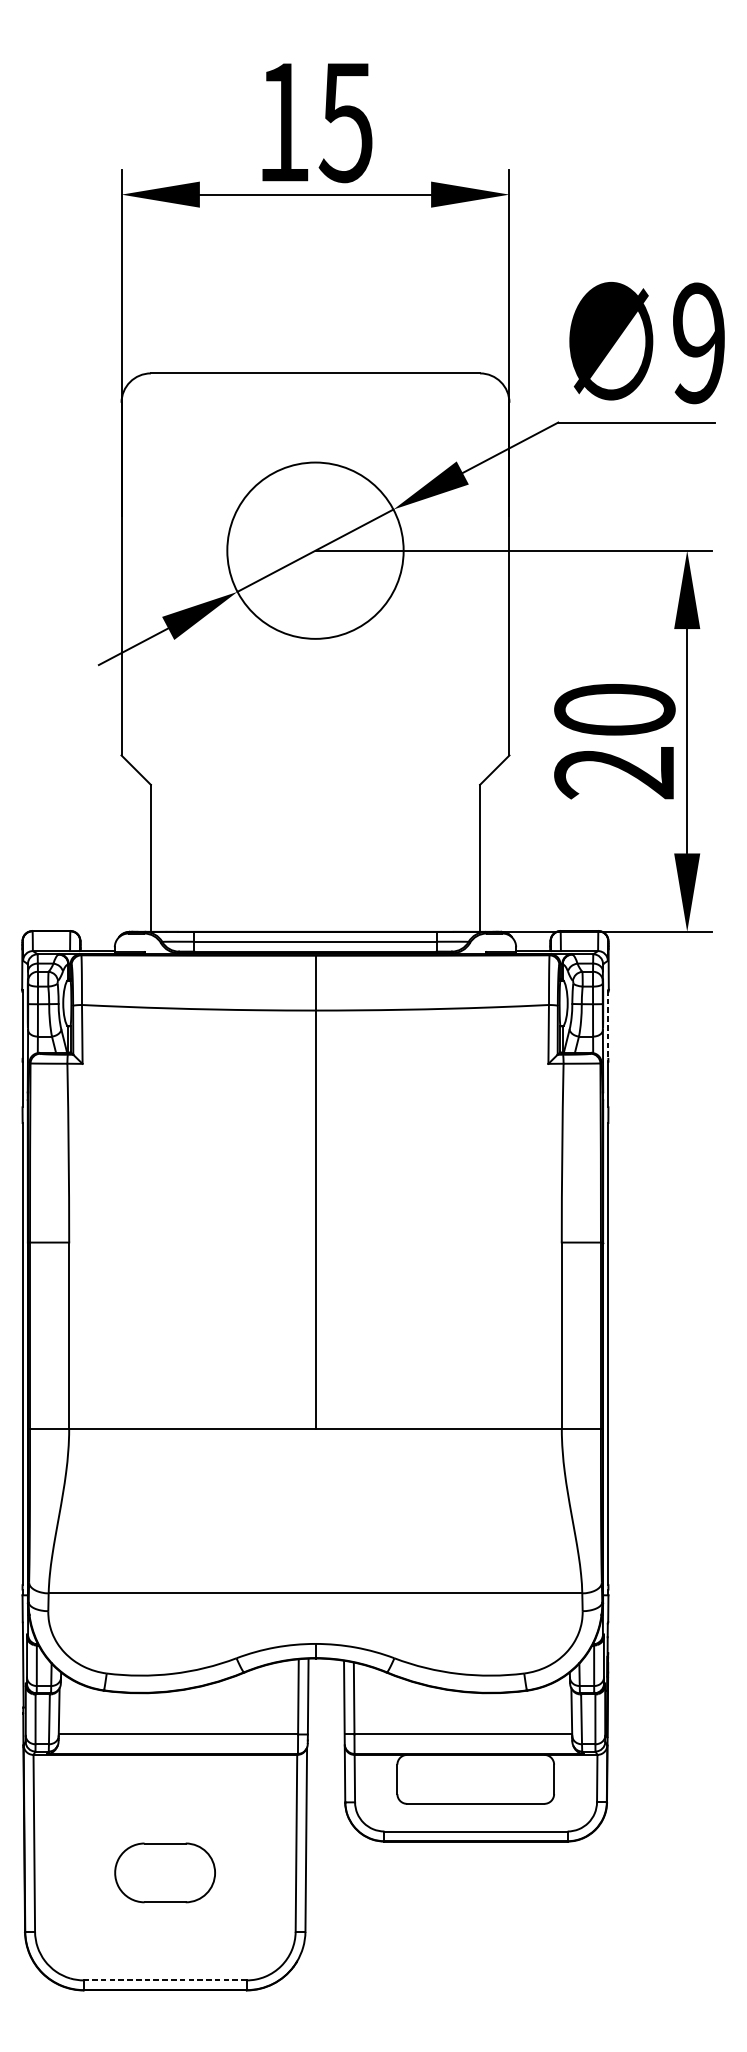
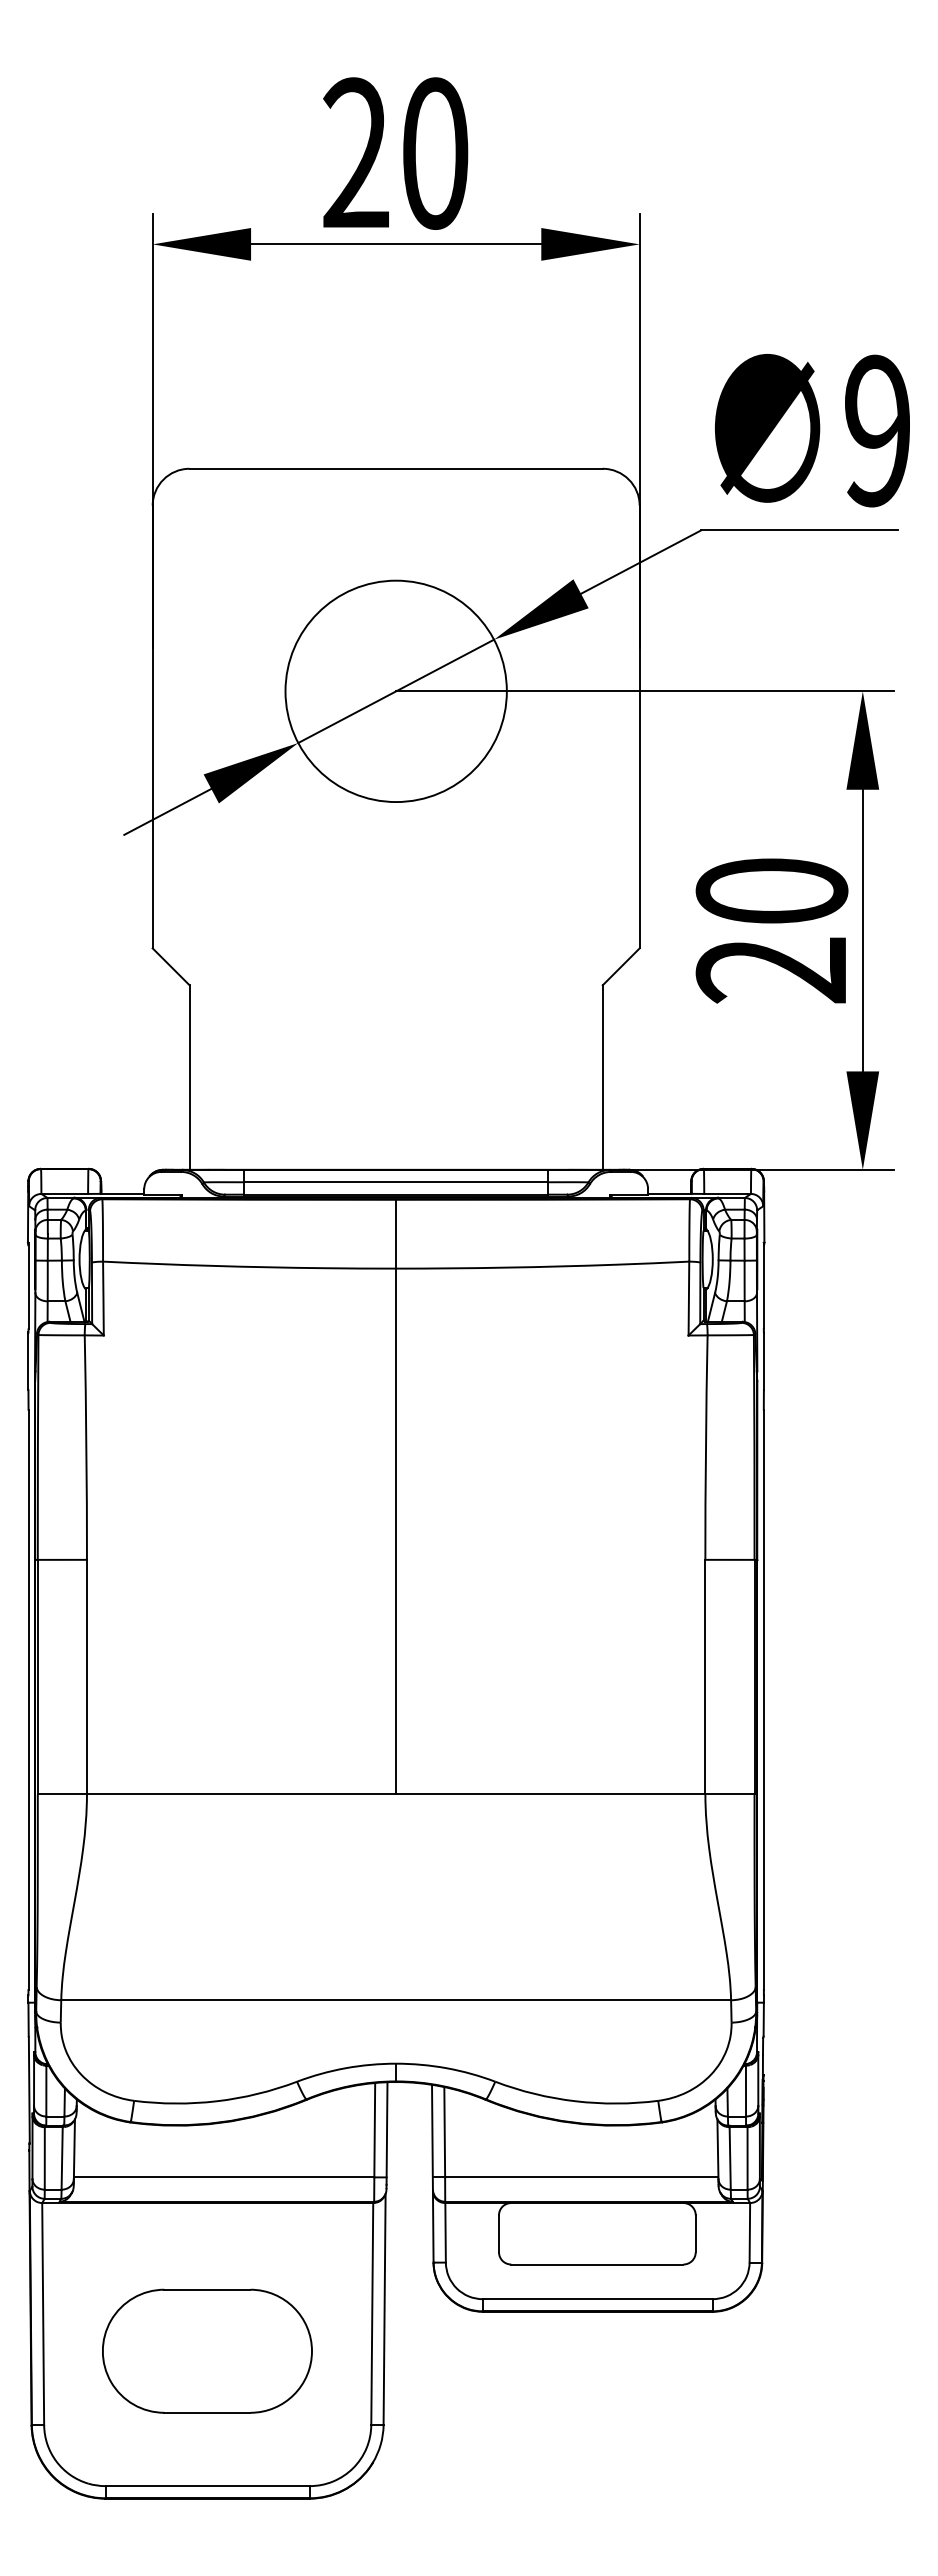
text: (314, 122) -> (395, 153), 15 -> 20
line: (608, 1024) -> (763, 1286), dashed -> solid
part: (165, 1872) -> (207, 2350), size x1.67
line: (165, 1980) -> (207, 2486), dashed -> solid

